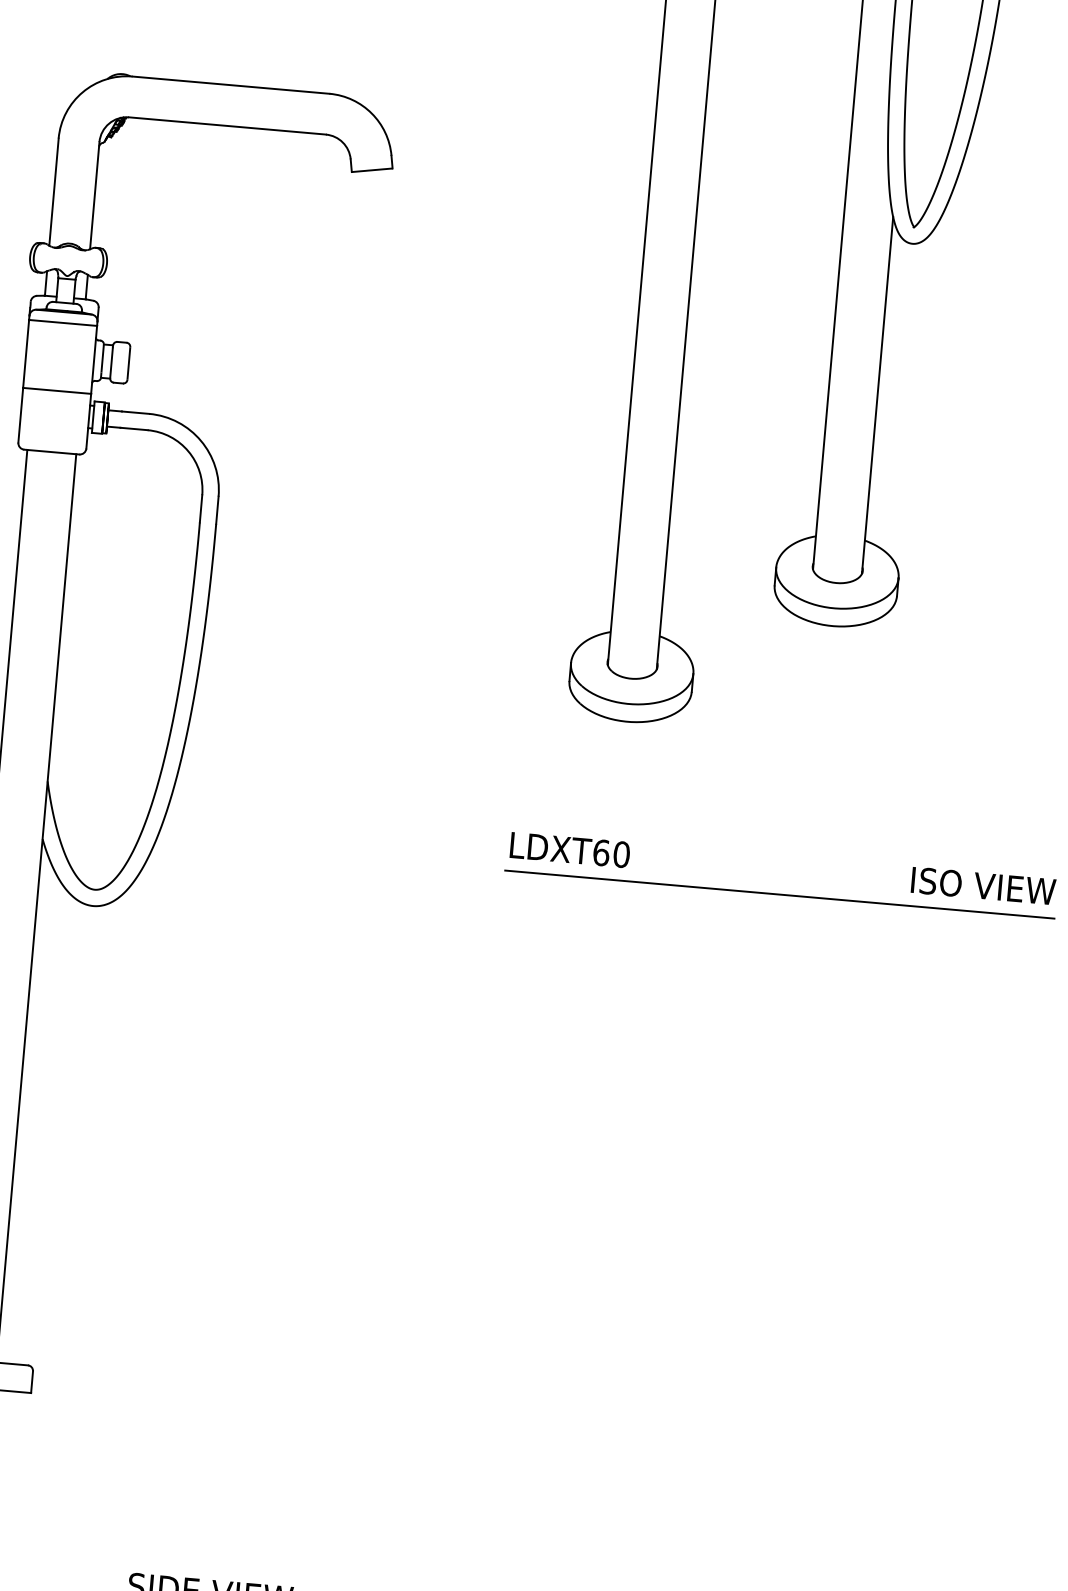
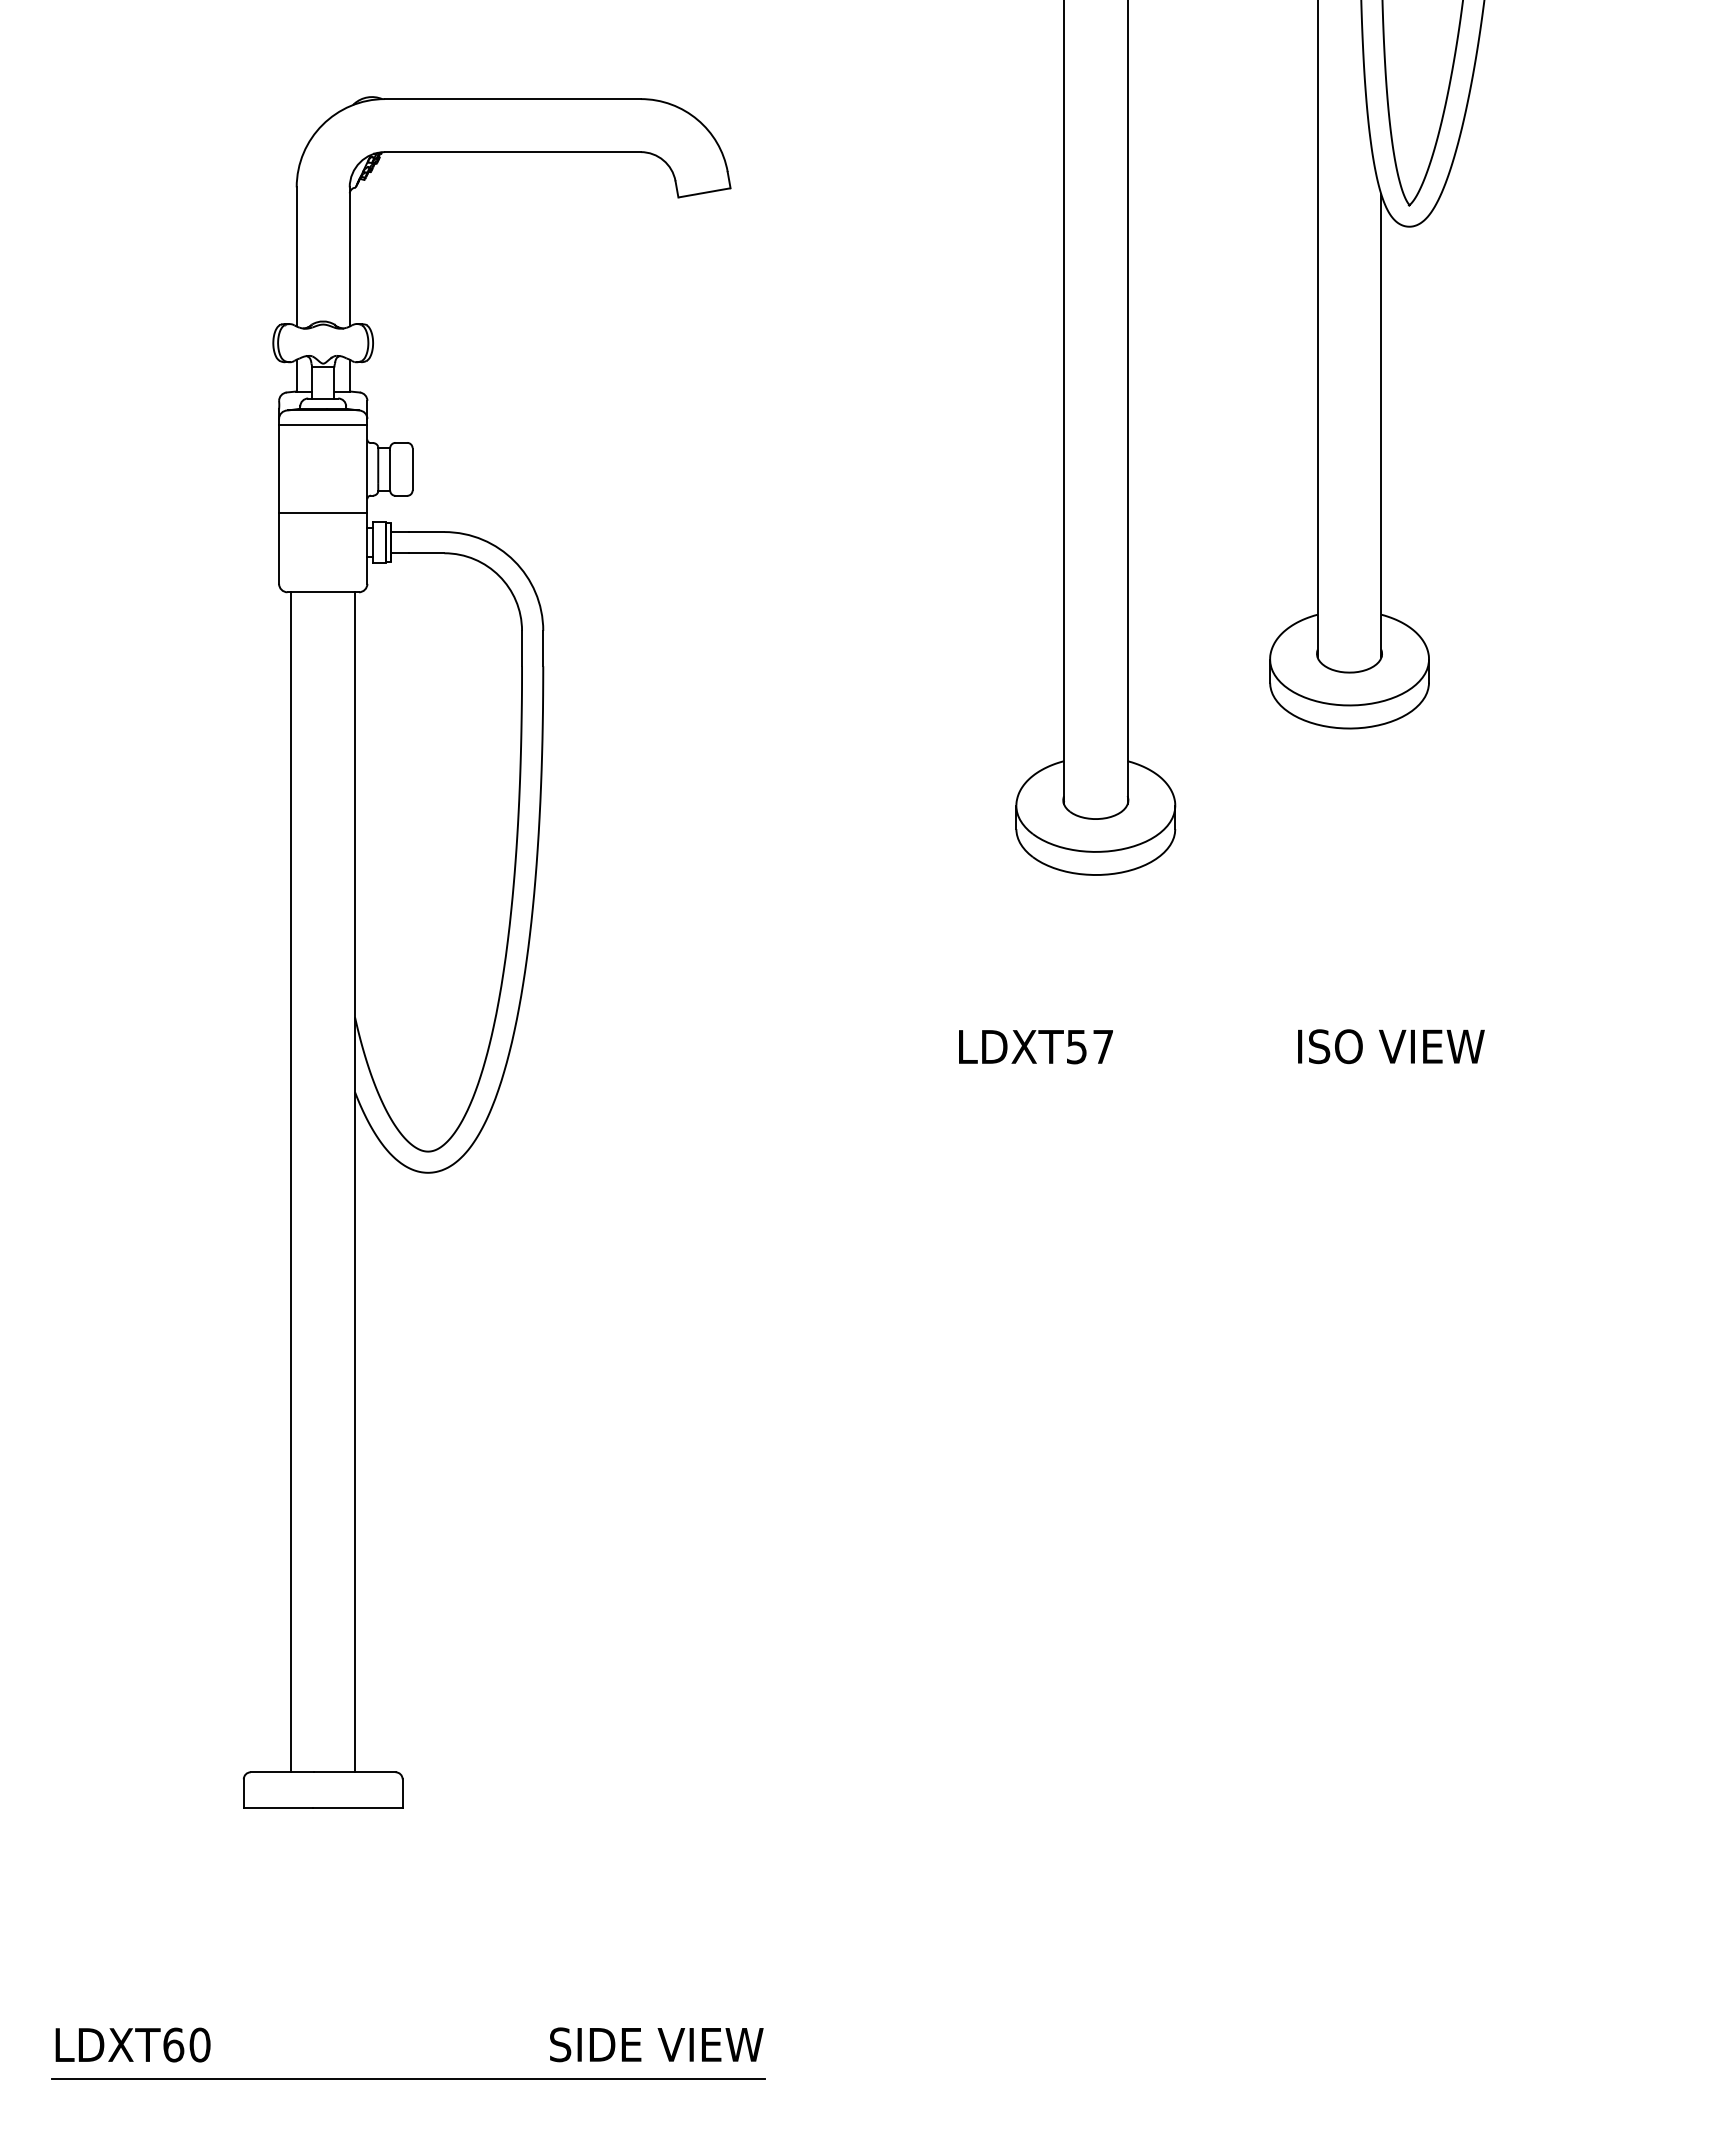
text: (611, 853) -> (1089, 1046), LDXT60 -> LDXT57
text: (983, 885) -> (1391, 1046), moved
line: (779, 894) -> (1311, 1080), removed

